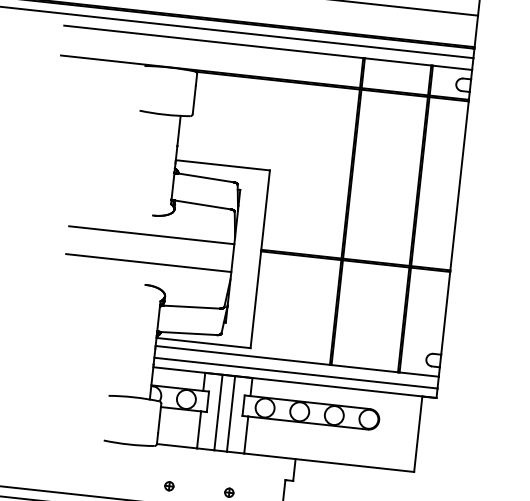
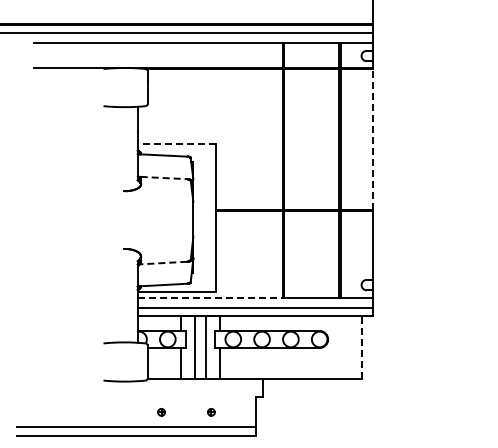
line: (222, 165) -> (176, 143), solid -> dashed
line: (459, 184) -> (373, 138), solid -> dashed
line: (203, 205) -> (164, 178), solid -> dashed
line: (151, 235) -> (124, 207), removed
line: (148, 262) -> (124, 230), removed
line: (191, 307) -> (163, 263), solid -> dashed
line: (243, 355) -> (210, 298), solid -> dashed
line: (418, 433) -> (361, 346), solid -> dashed

